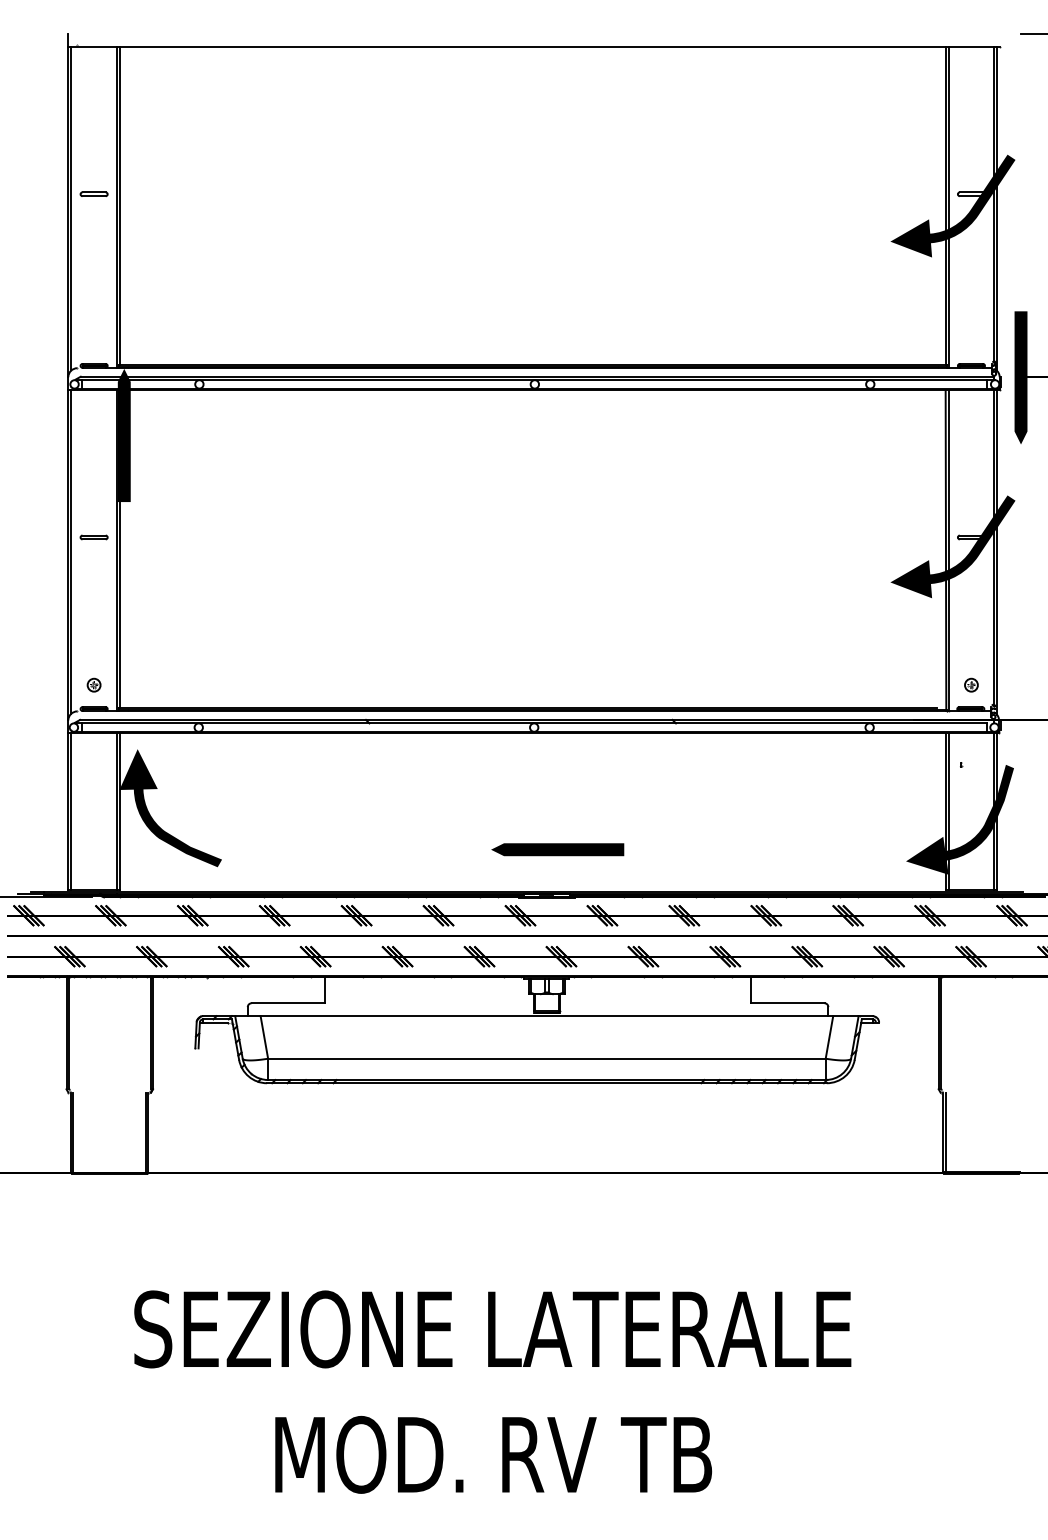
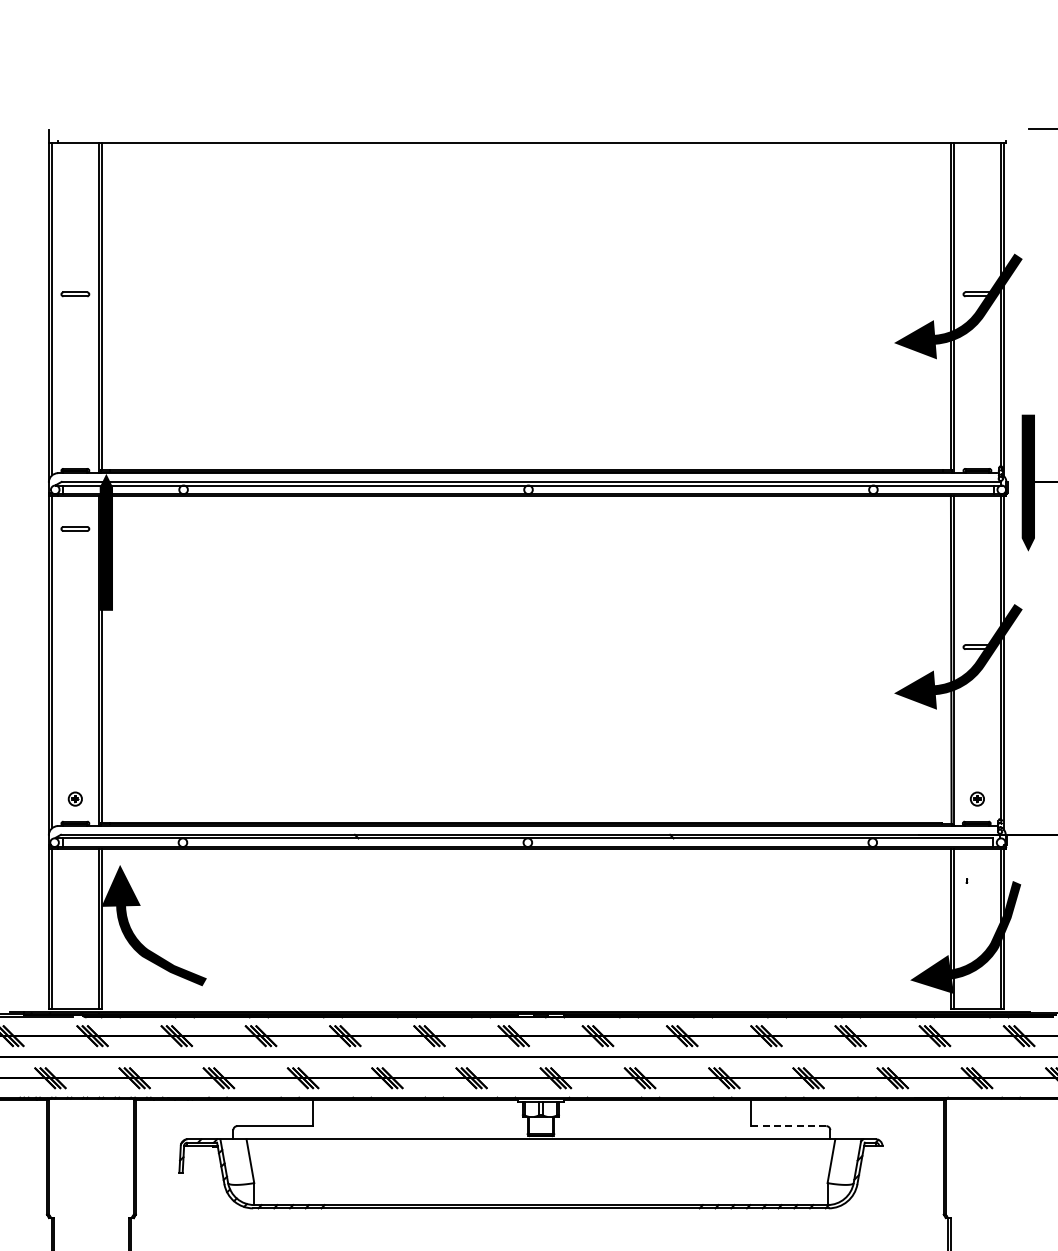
part: (93, 537) -> (74, 528), moved
line: (557, 849) -> (551, 968), removed
line: (787, 1003) -> (788, 1126), solid -> dashed
line: (546, 1058) -> (540, 1182), removed

